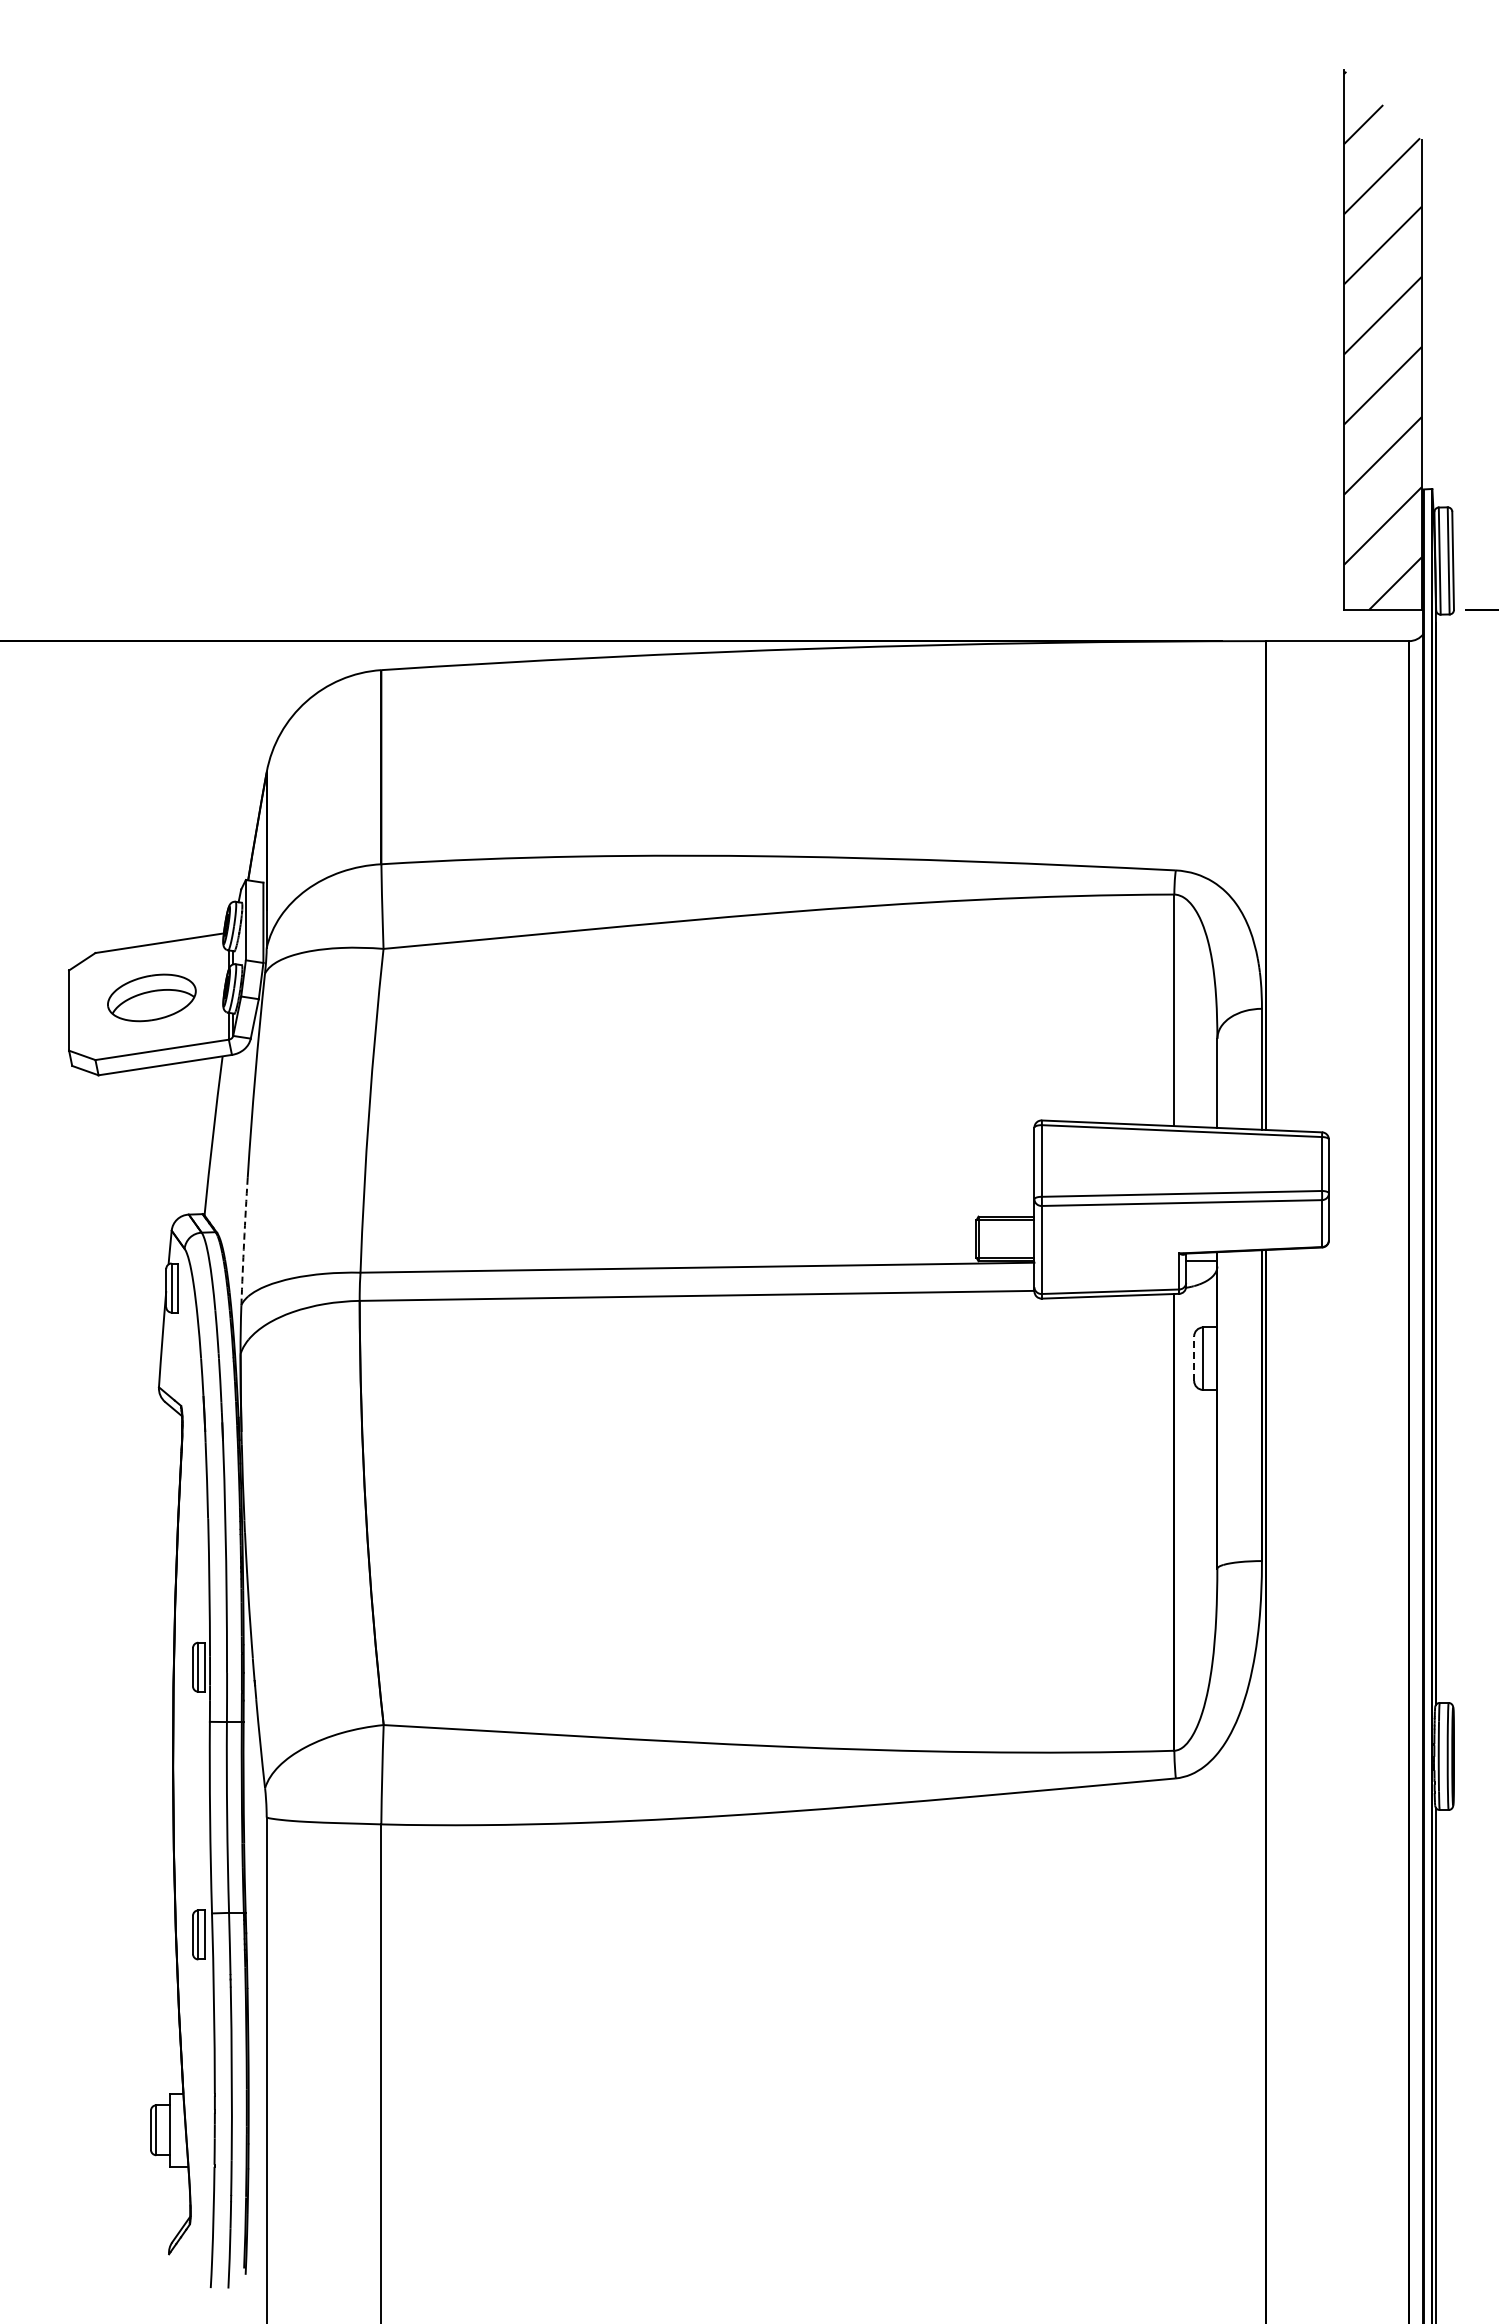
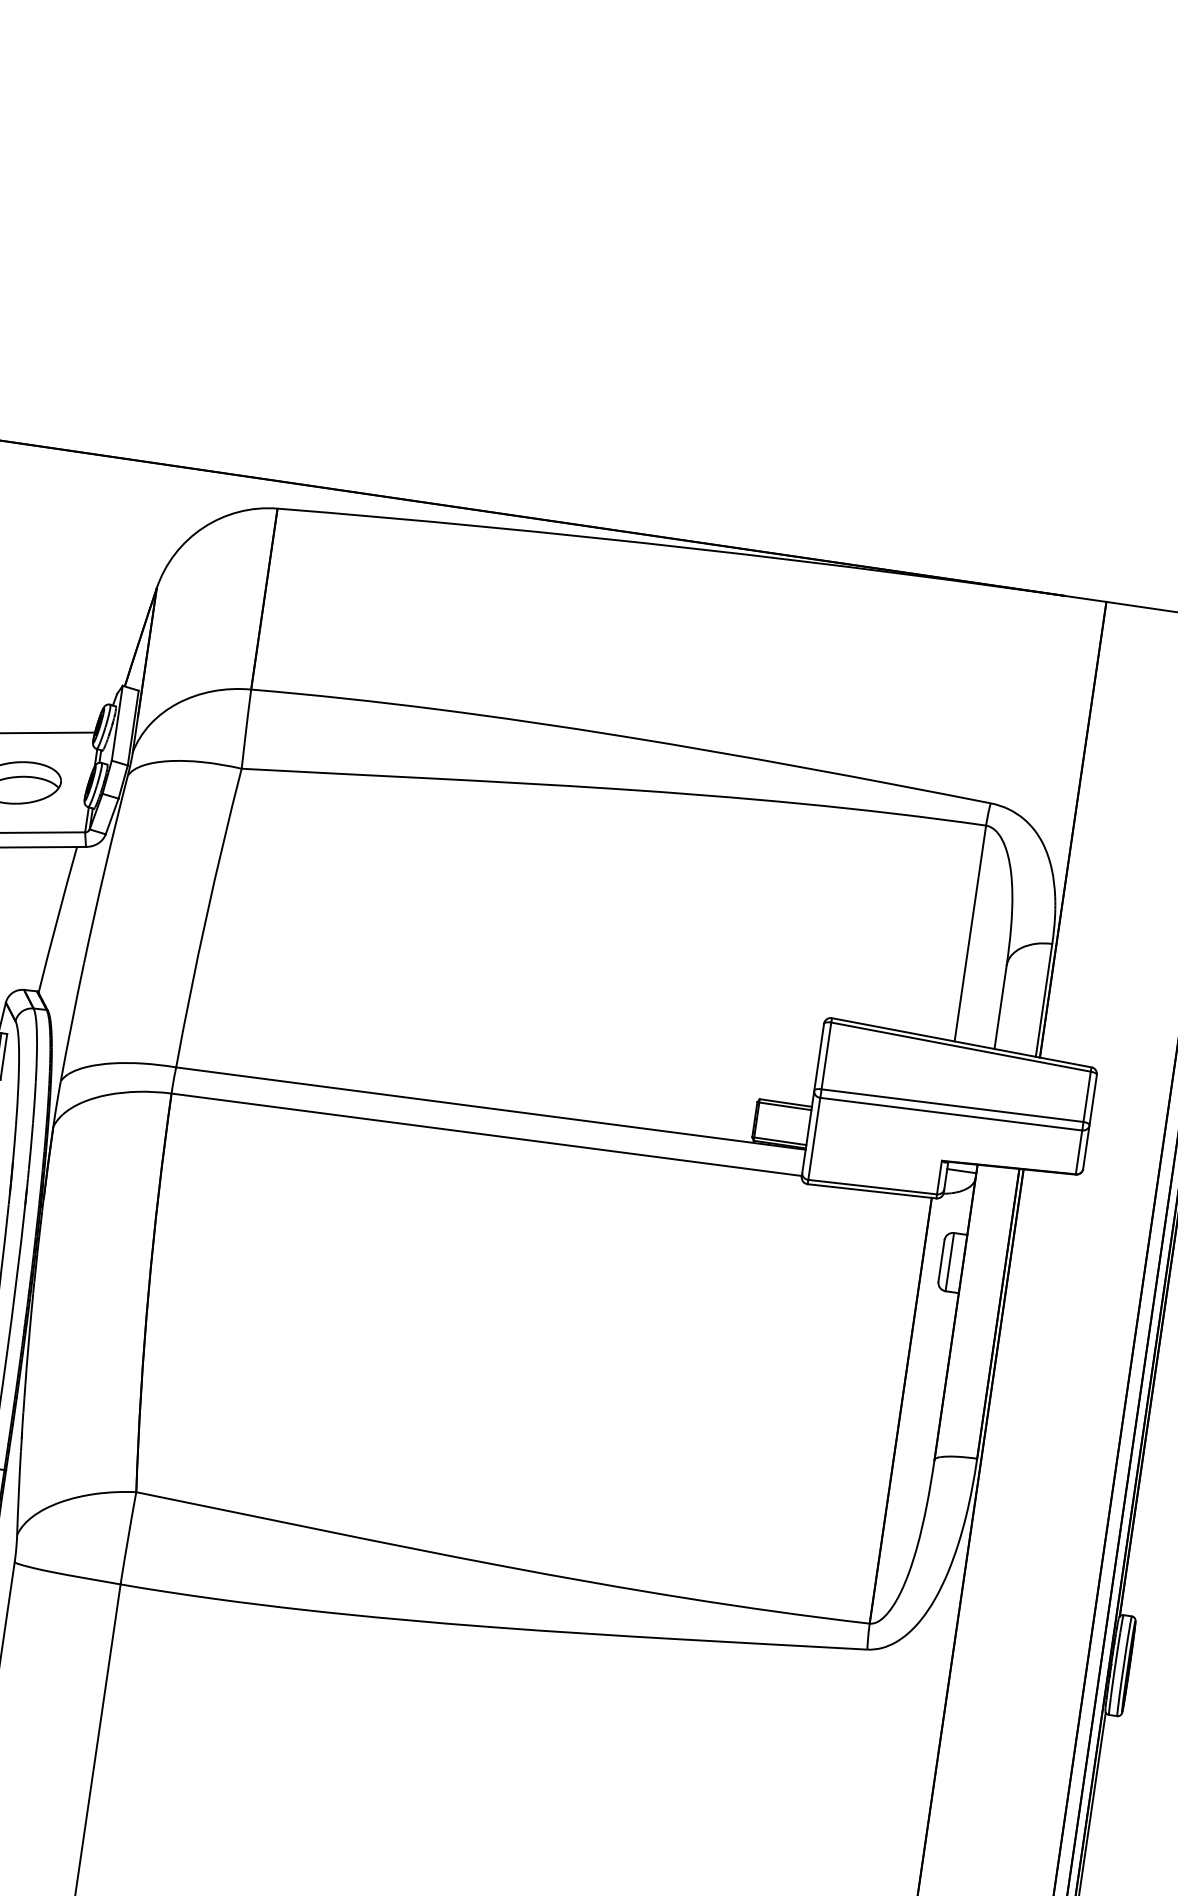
arc: (244, 1241) -> (72, 1022), dashed -> solid
line: (1194, 1358) -> (941, 1260), dashed -> solid

